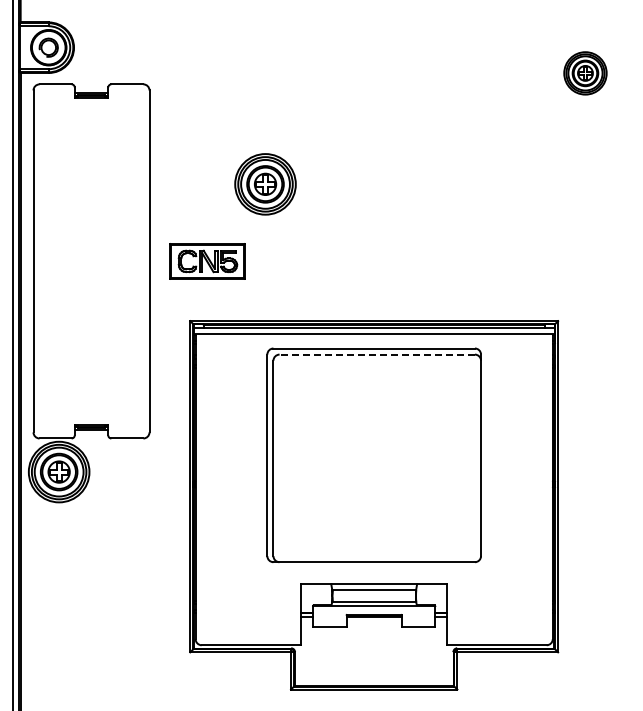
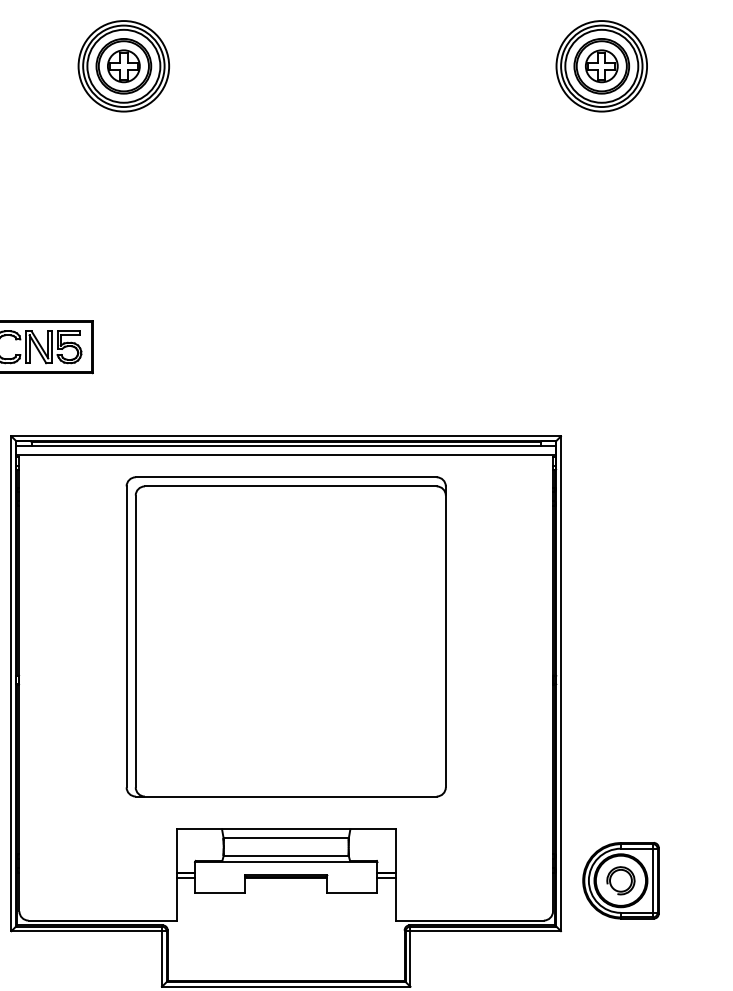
part: (585, 73) -> (601, 66), size x1.43
part: (265, 184) -> (123, 66), moved
line: (377, 354) -> (291, 486), dashed -> solid
part: (598, 618) -> (621, 880), added

